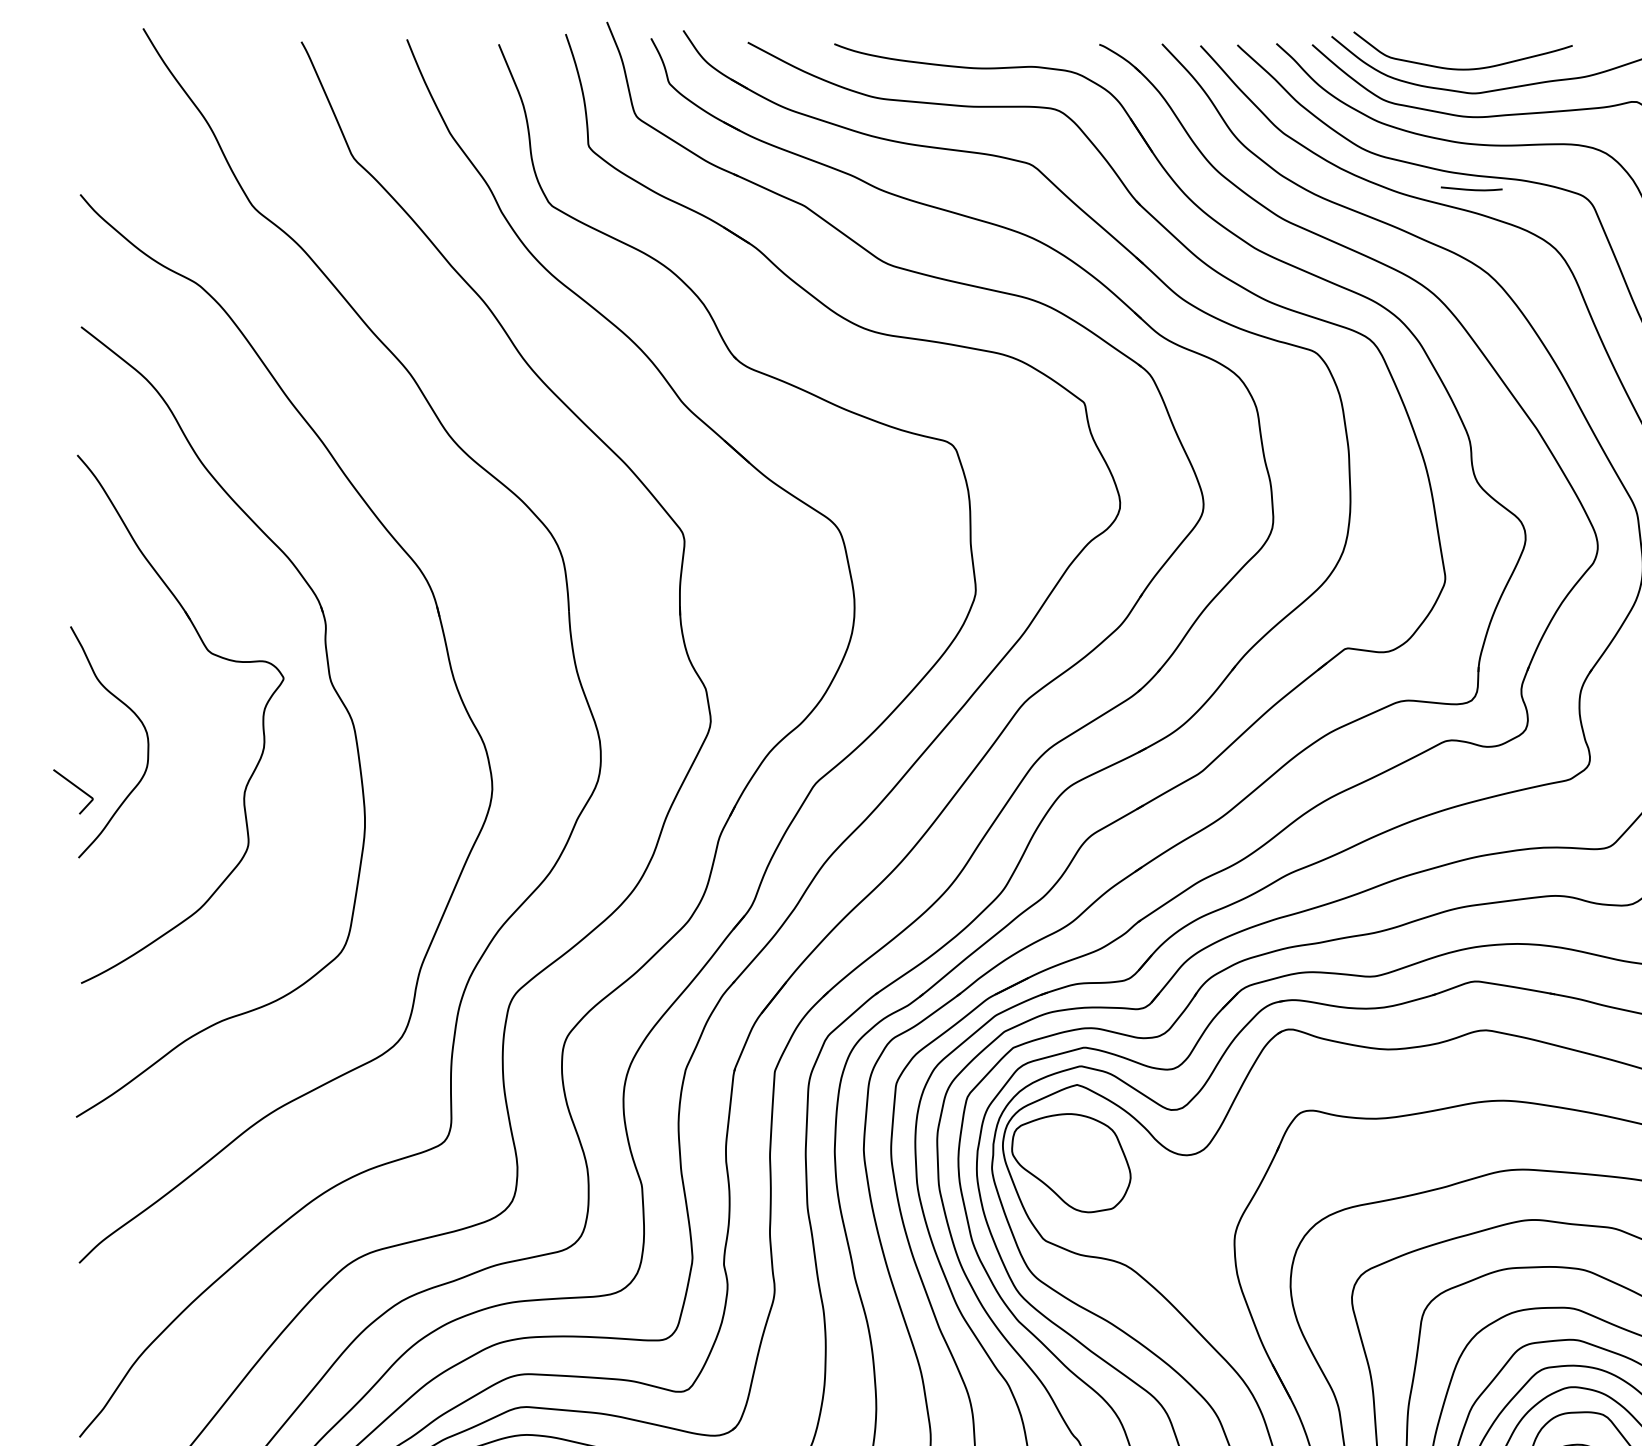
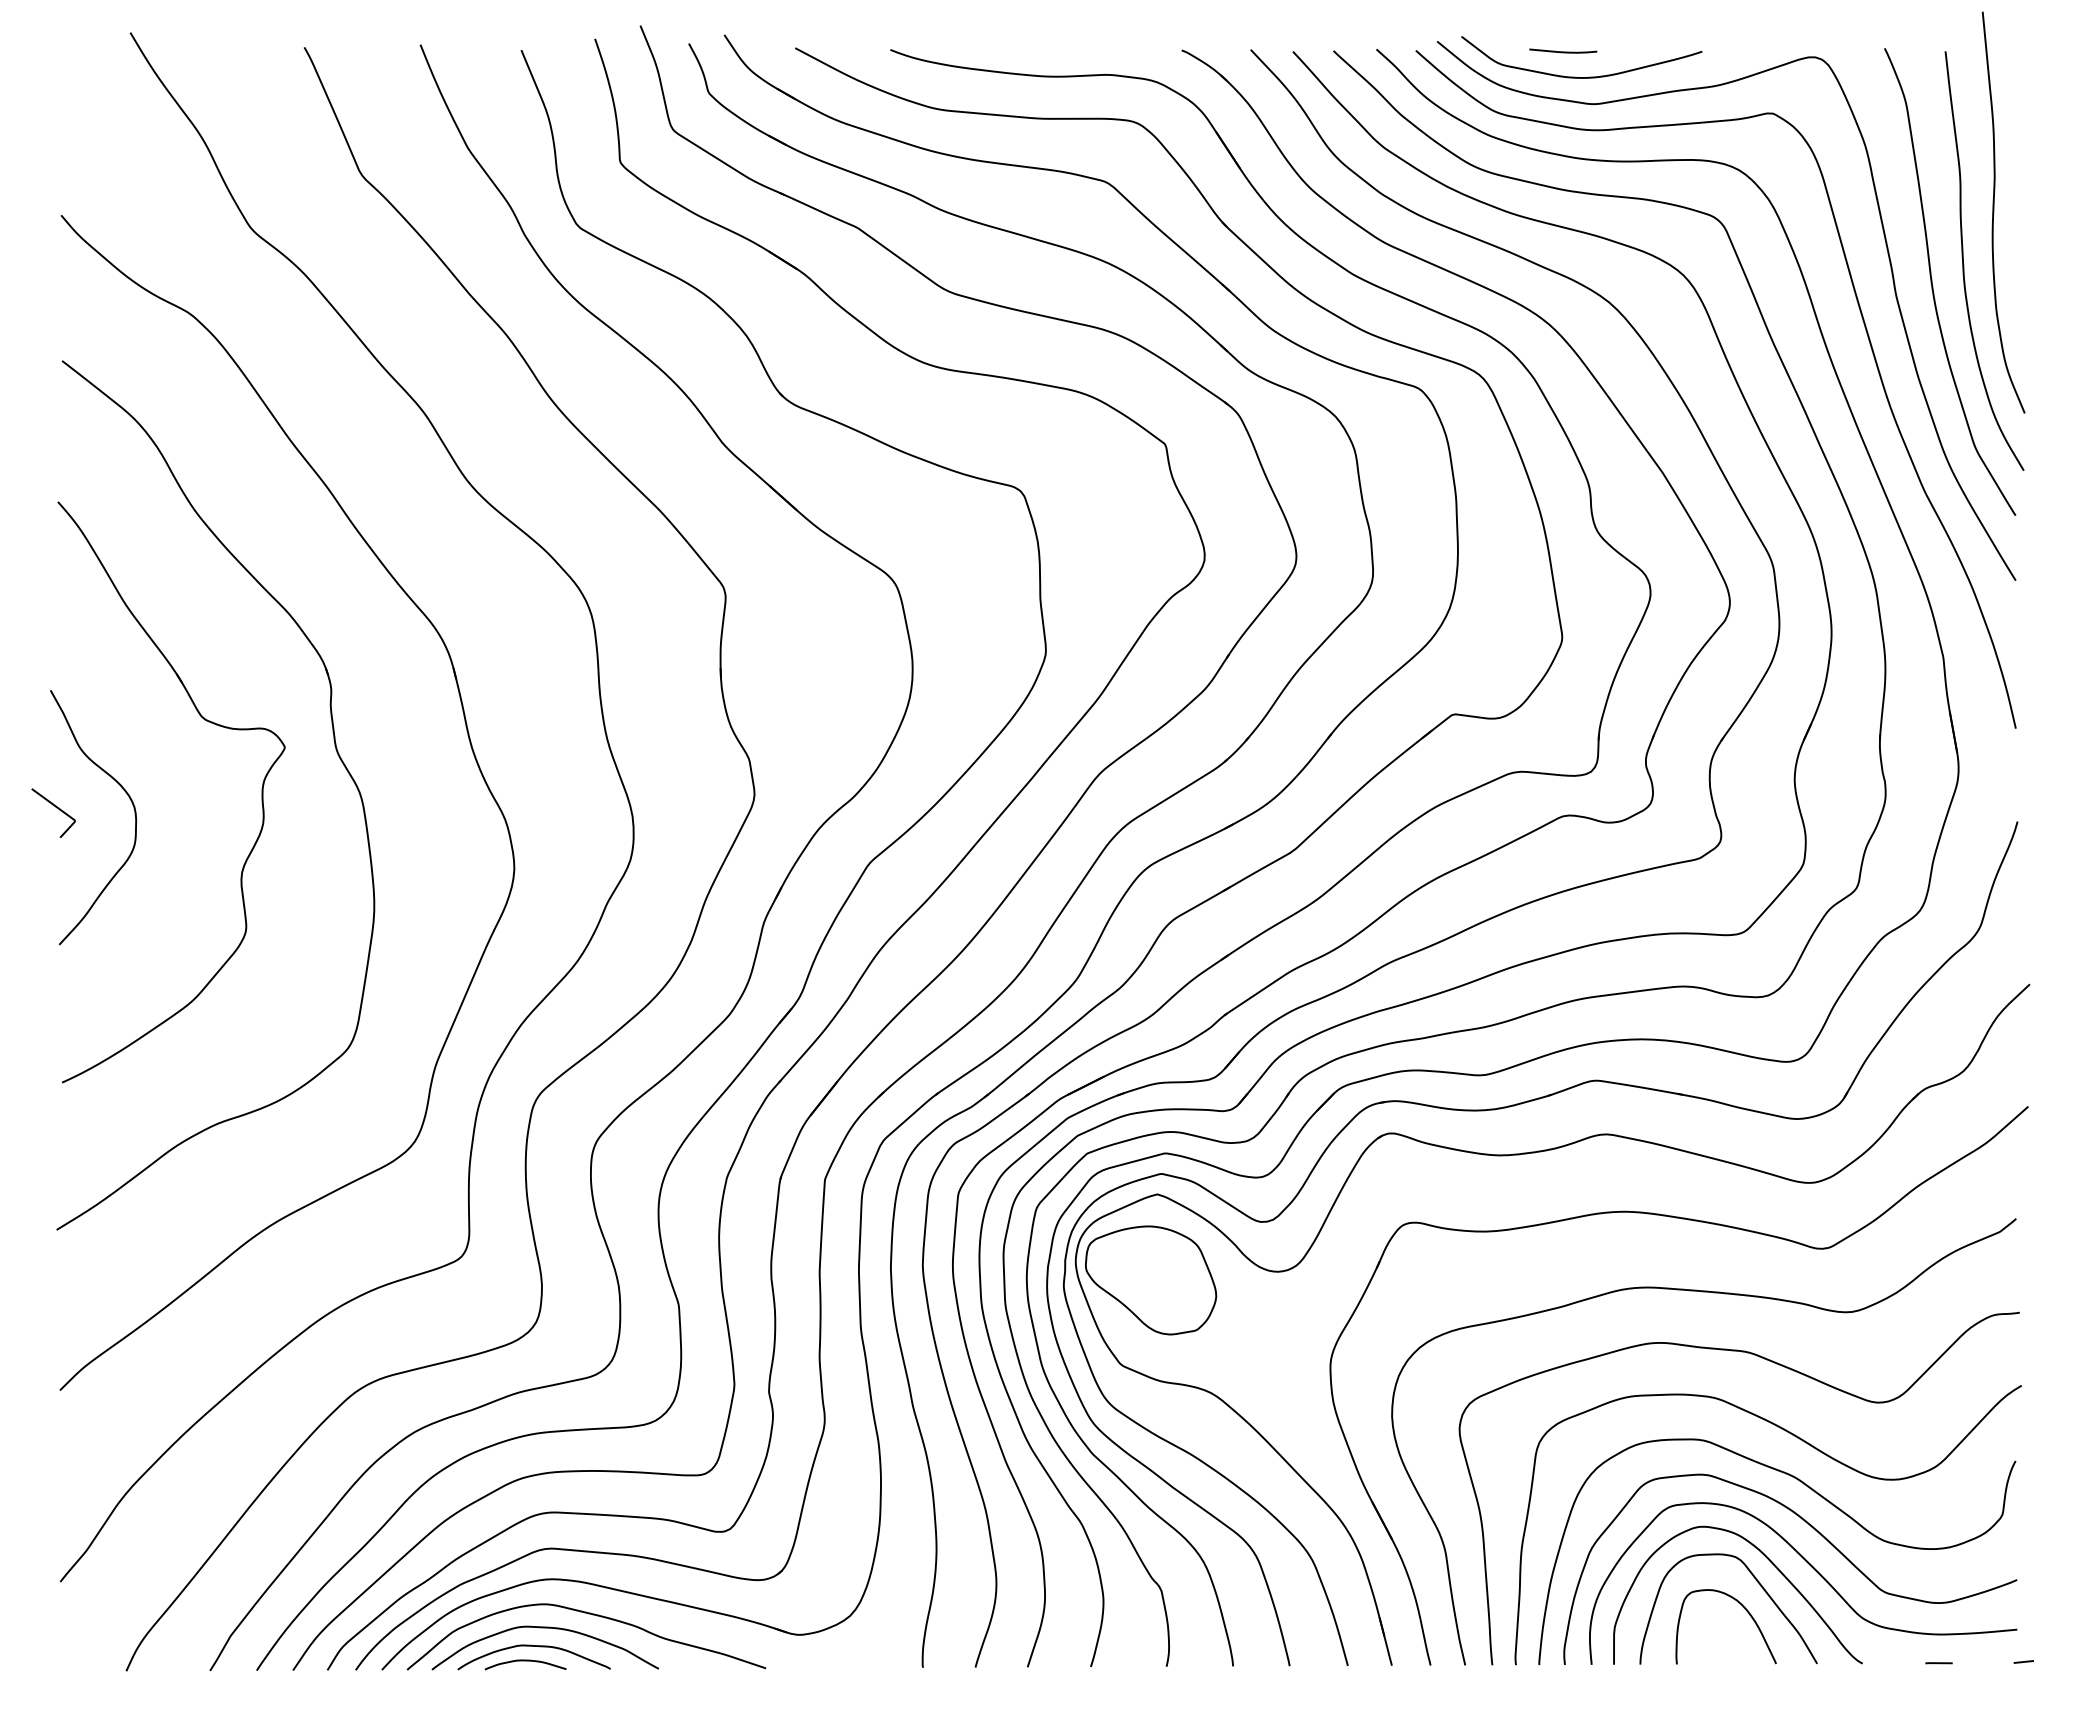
curve: (1471, 189) -> (1563, 51), moved
curve: (76, 787) -> (56, 808), moved

